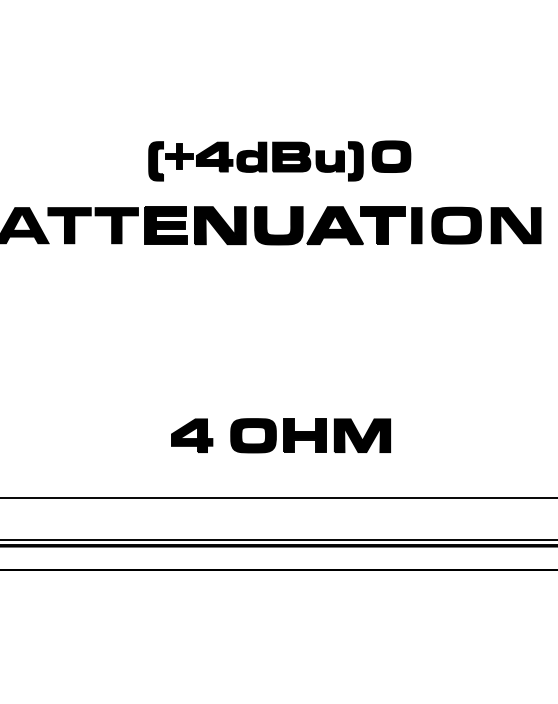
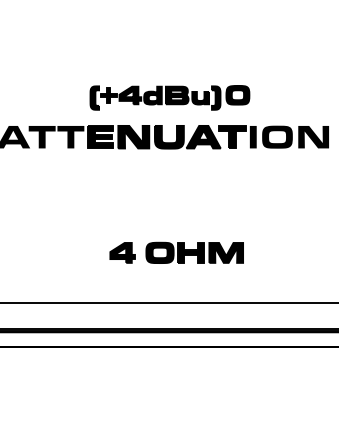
part: (280, 435) -> (176, 252), moved

